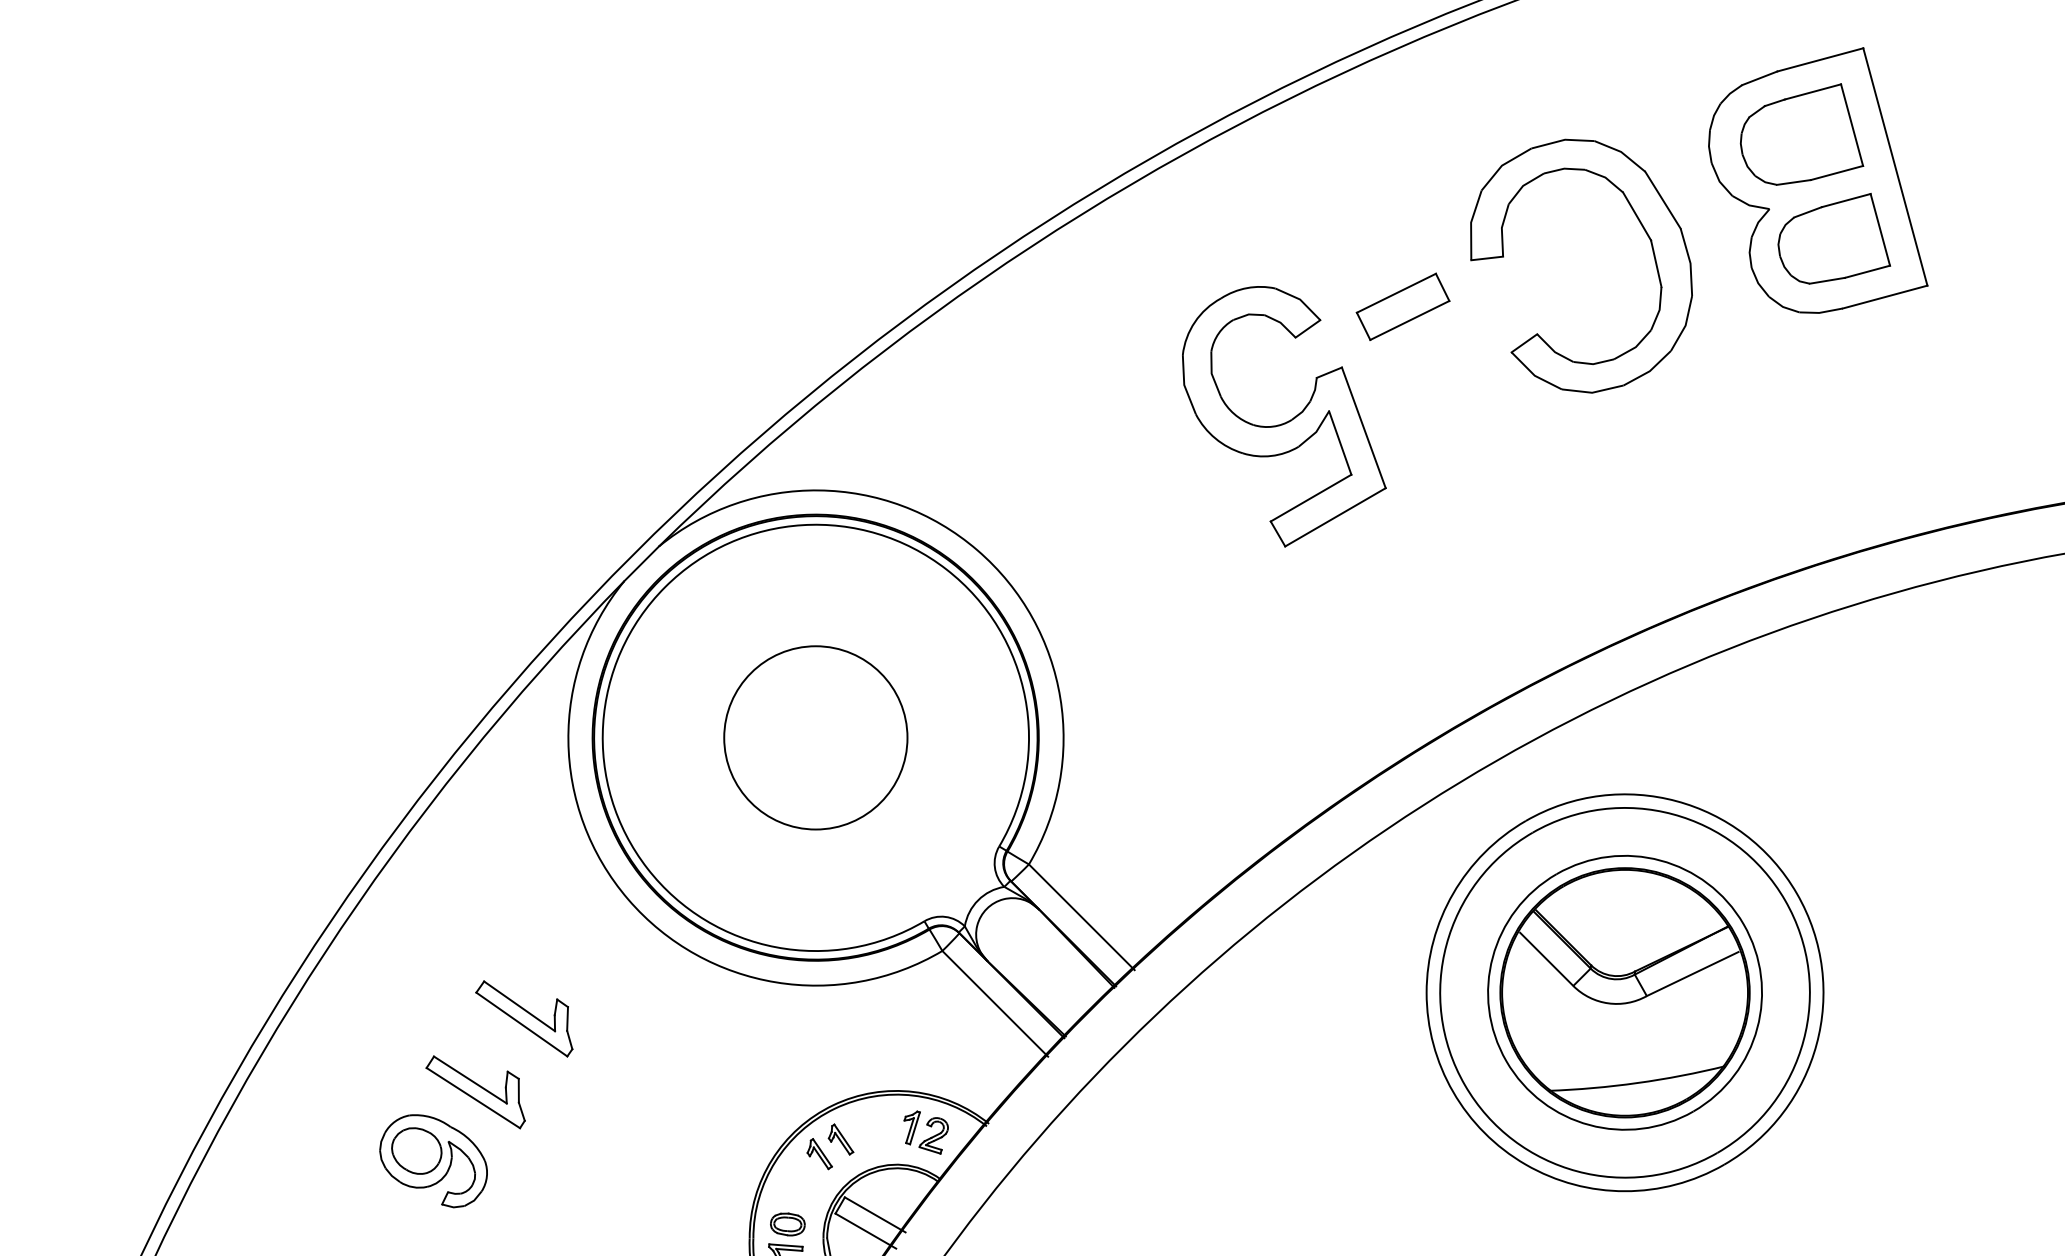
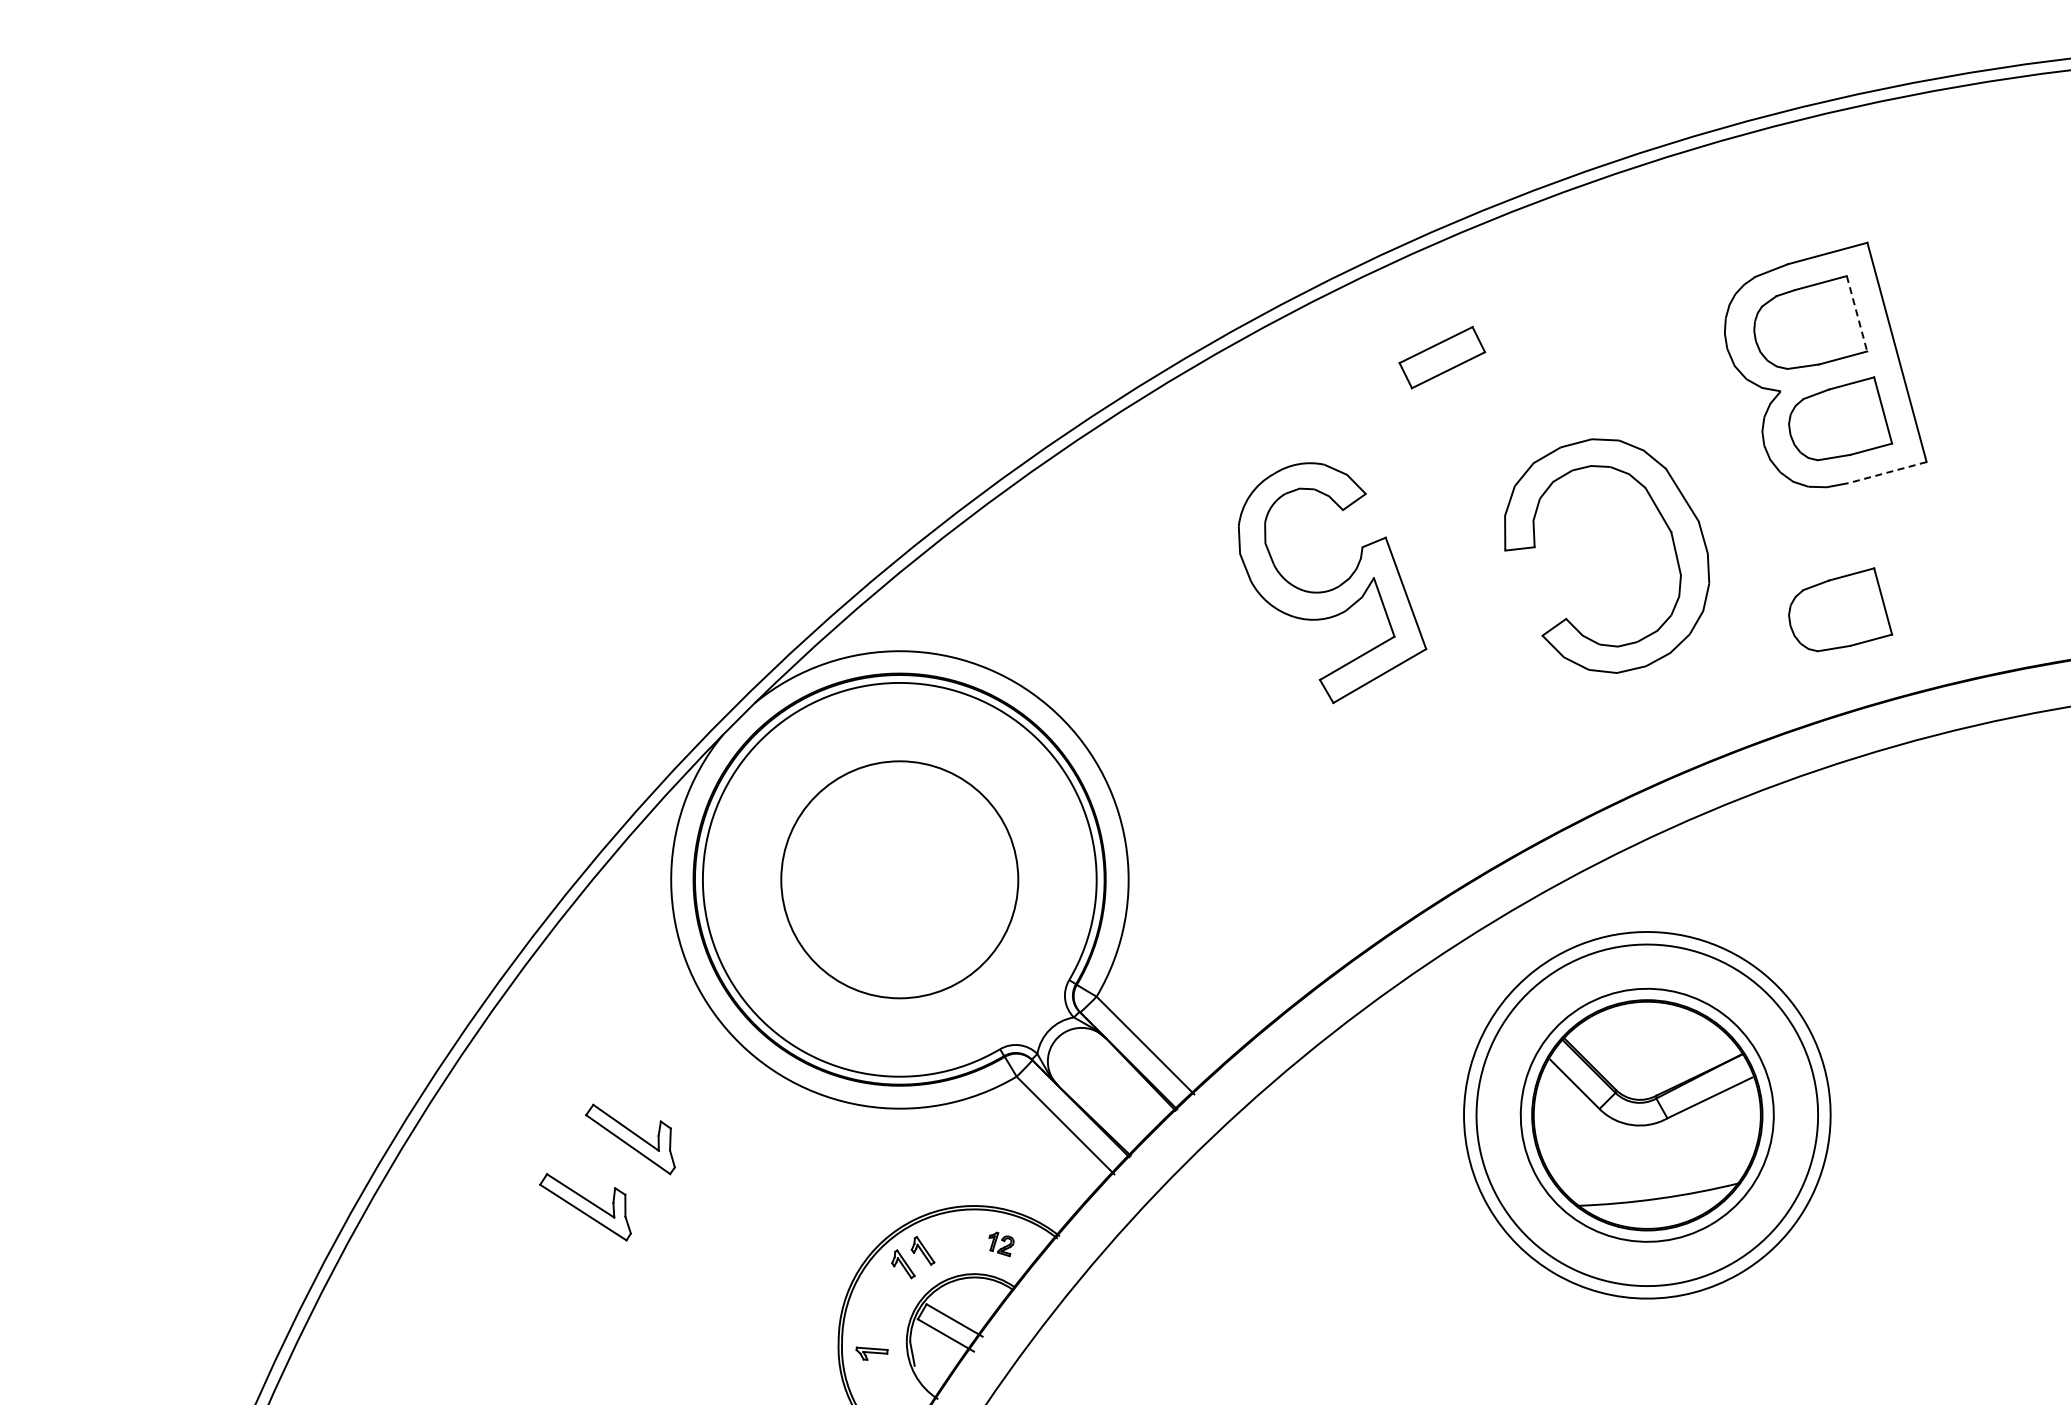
line: (1852, 125) -> (1857, 314), solid -> dashed
part: (1641, 226) -> (1662, 519), moved
line: (1885, 296) -> (1887, 472), solid -> dashed
part: (1403, 306) -> (1442, 357), moved
part: (1834, 445) -> (1840, 609), added
circle: (815, 737) -> (899, 879), size x1.4
part: (925, 1132) -> (1001, 1244), size x0.6
part: (433, 1160) -> (546, 1270), removed
part: (787, 1224) -> (873, 1329), removed

